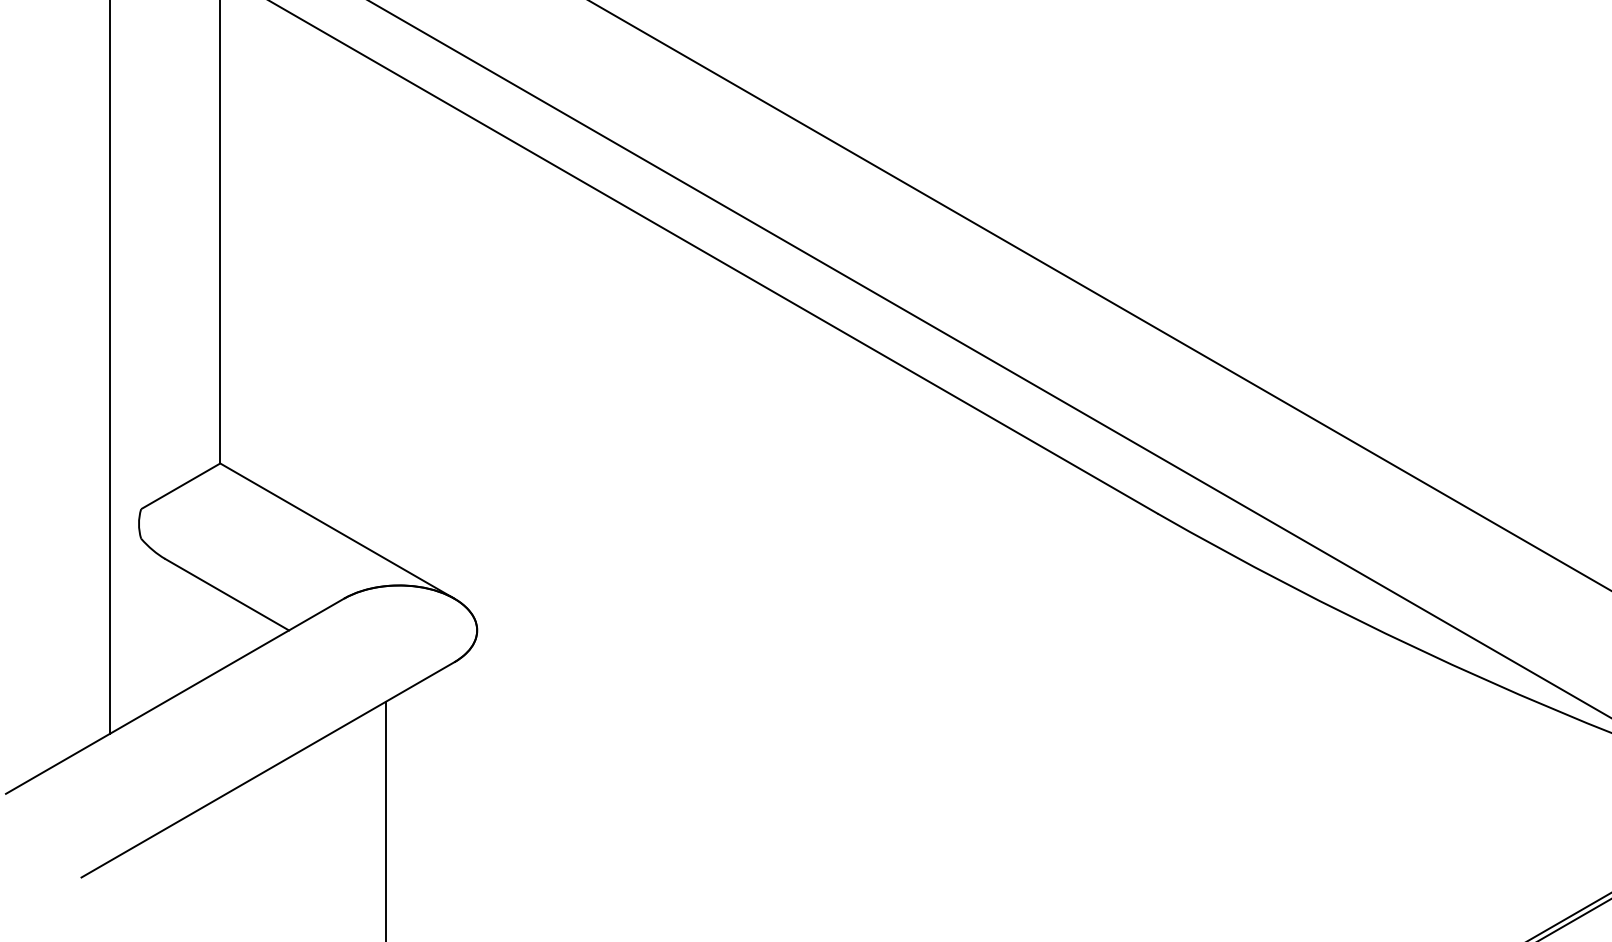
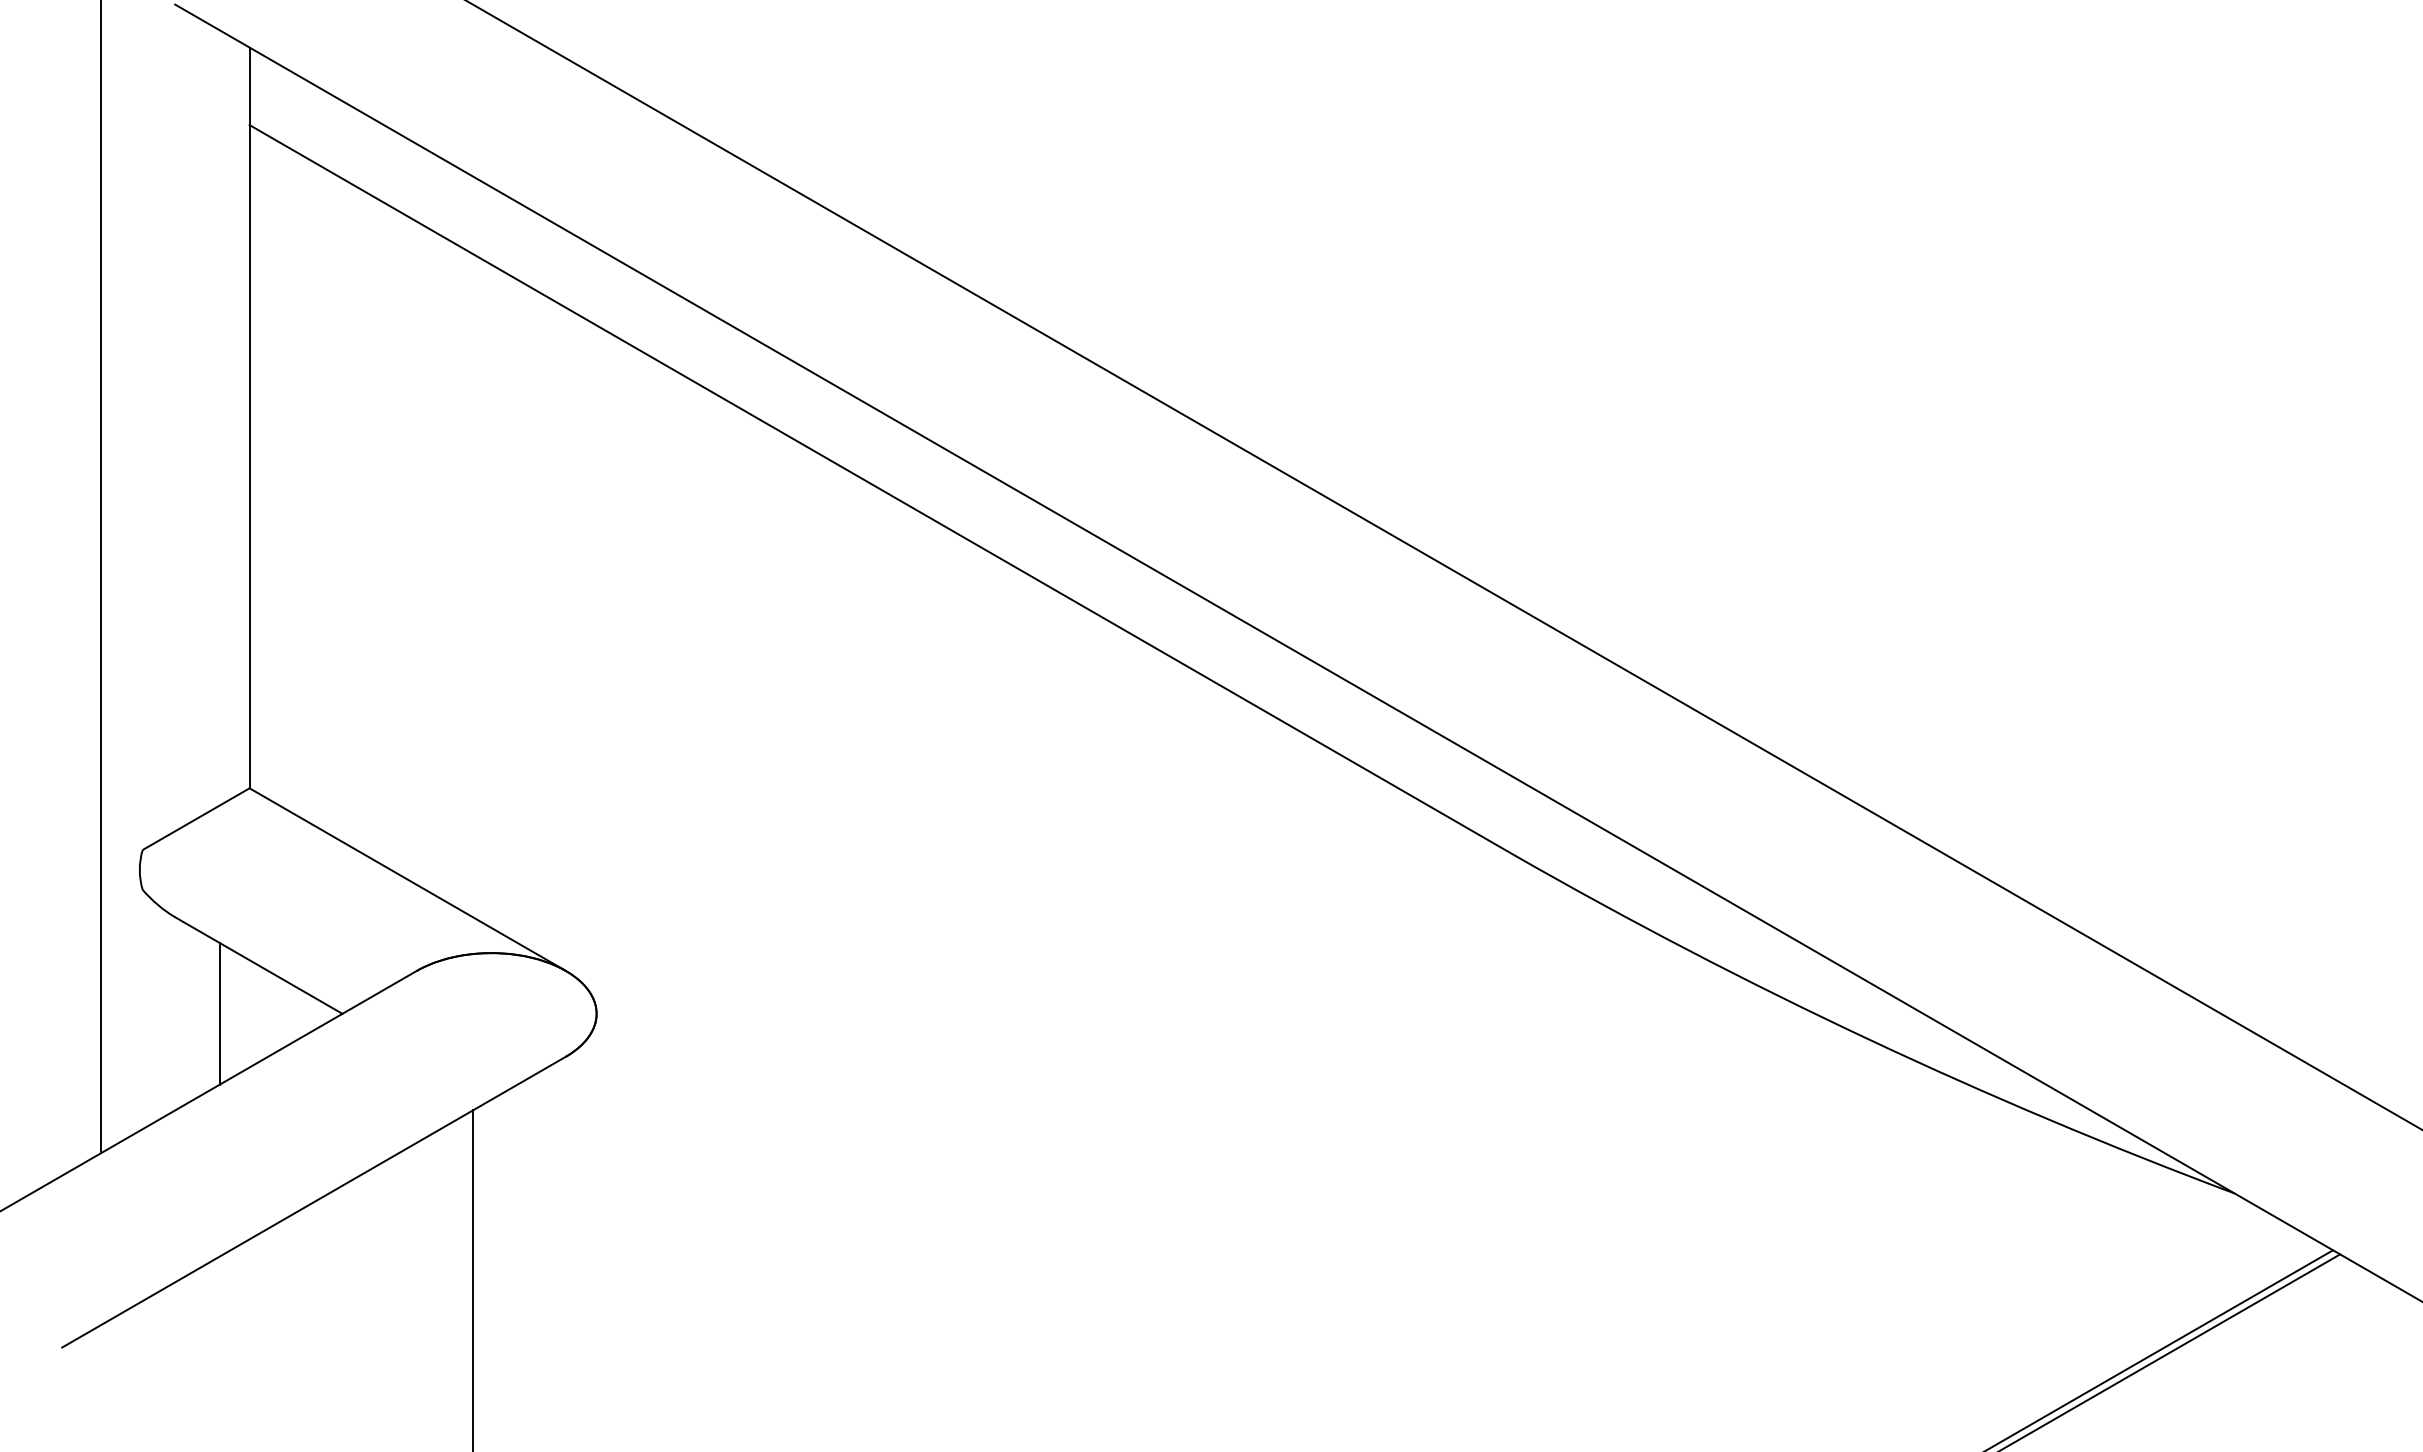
line: (198, 630) -> (219, 1013), added

